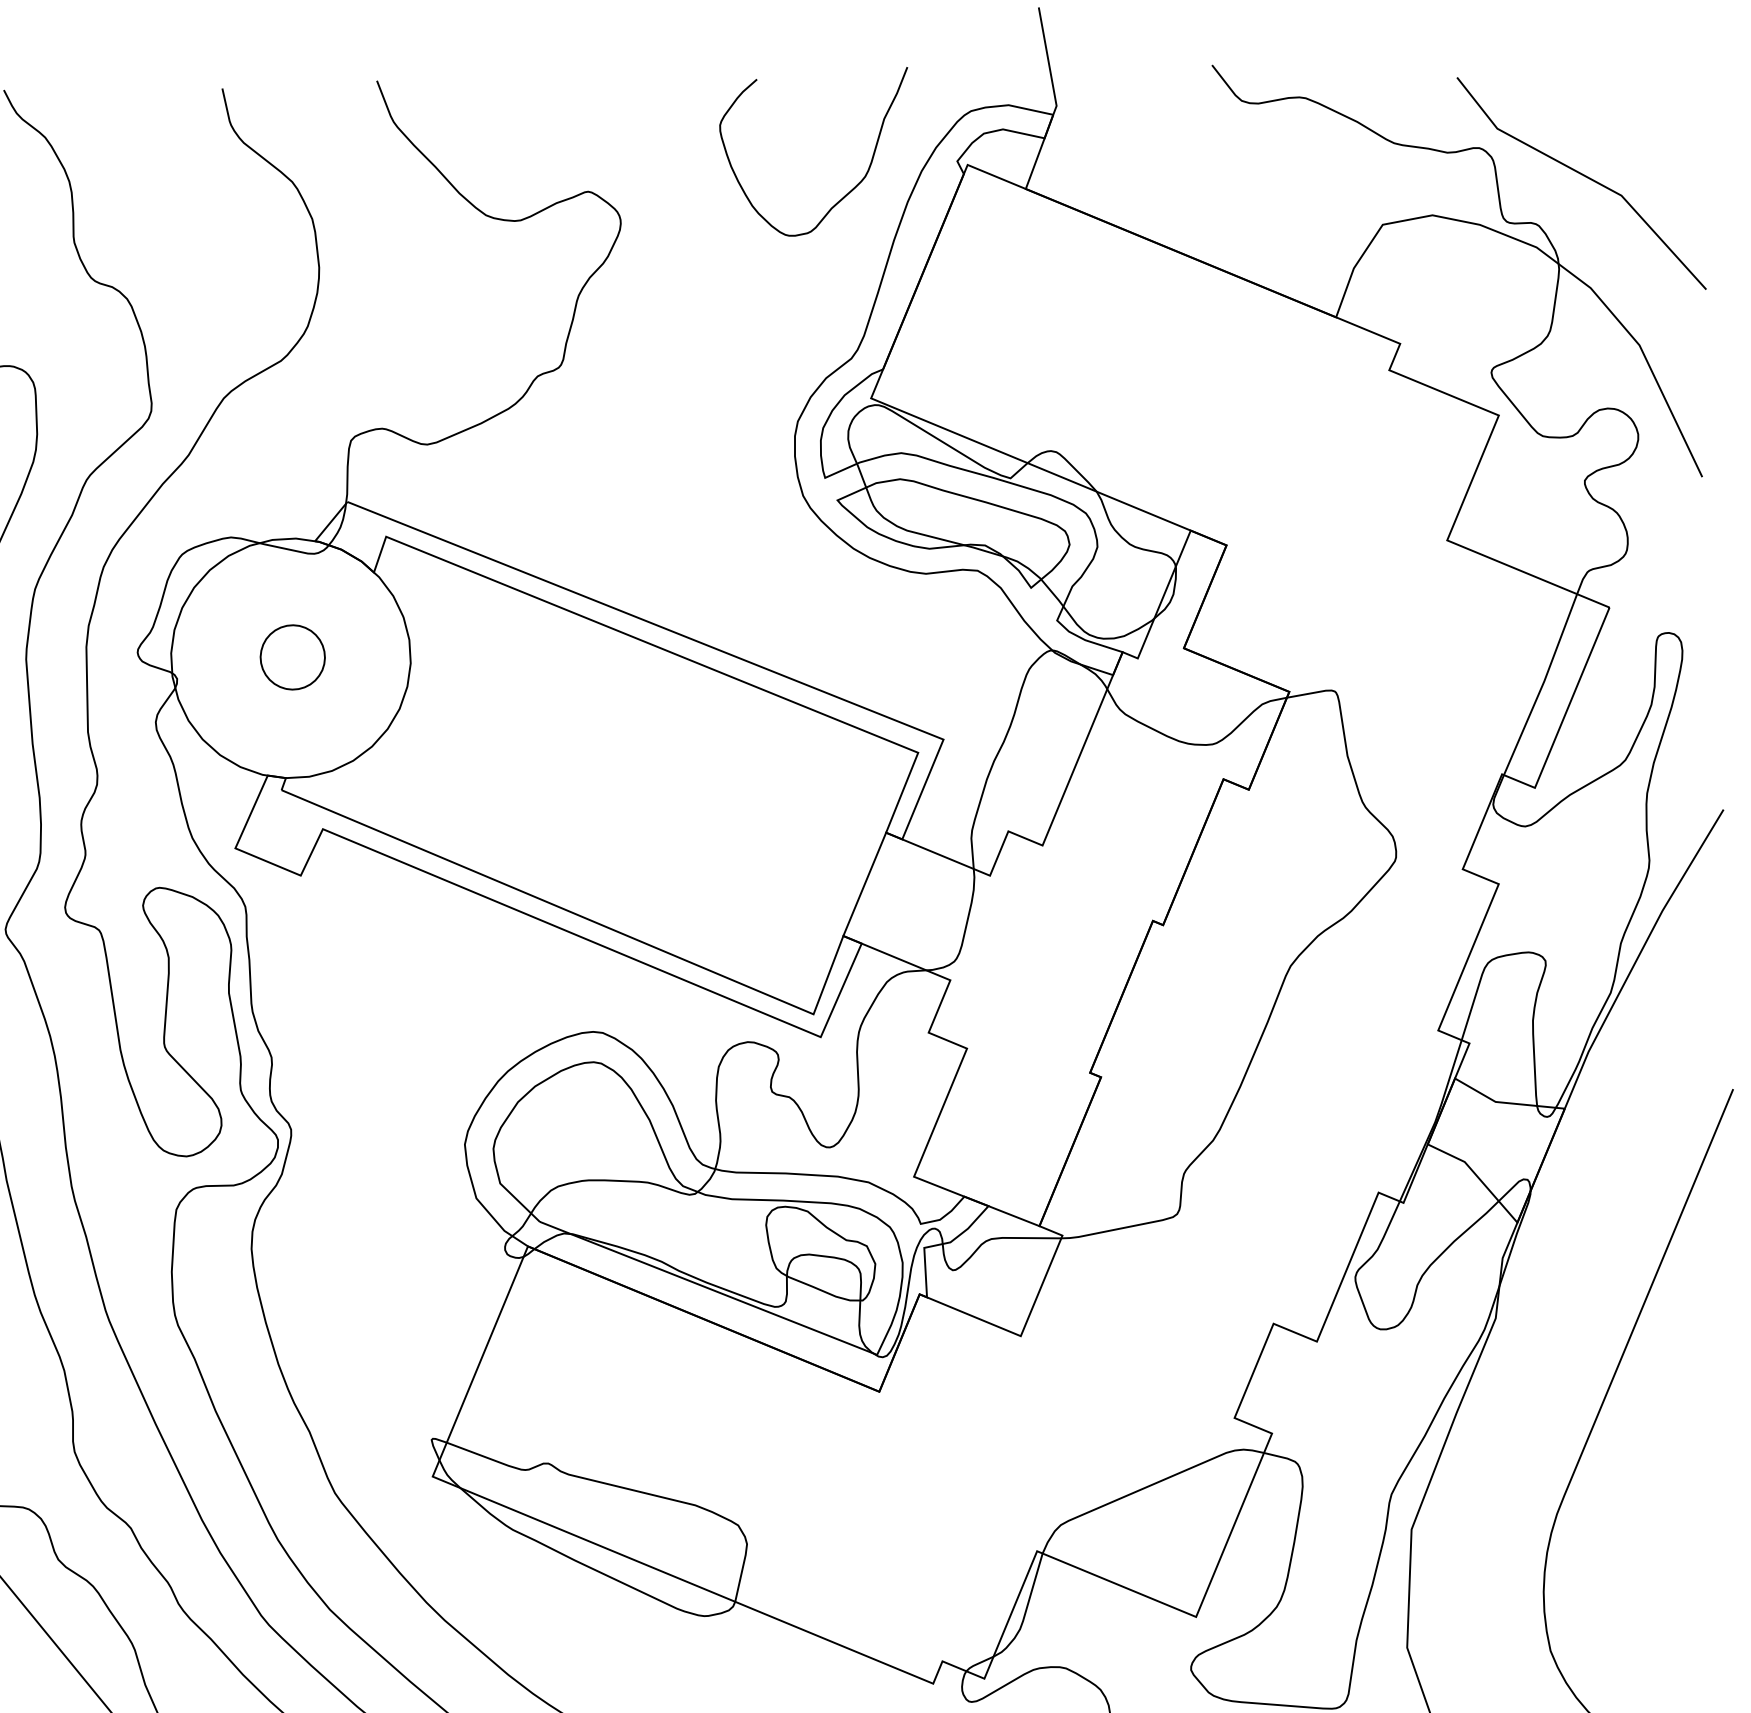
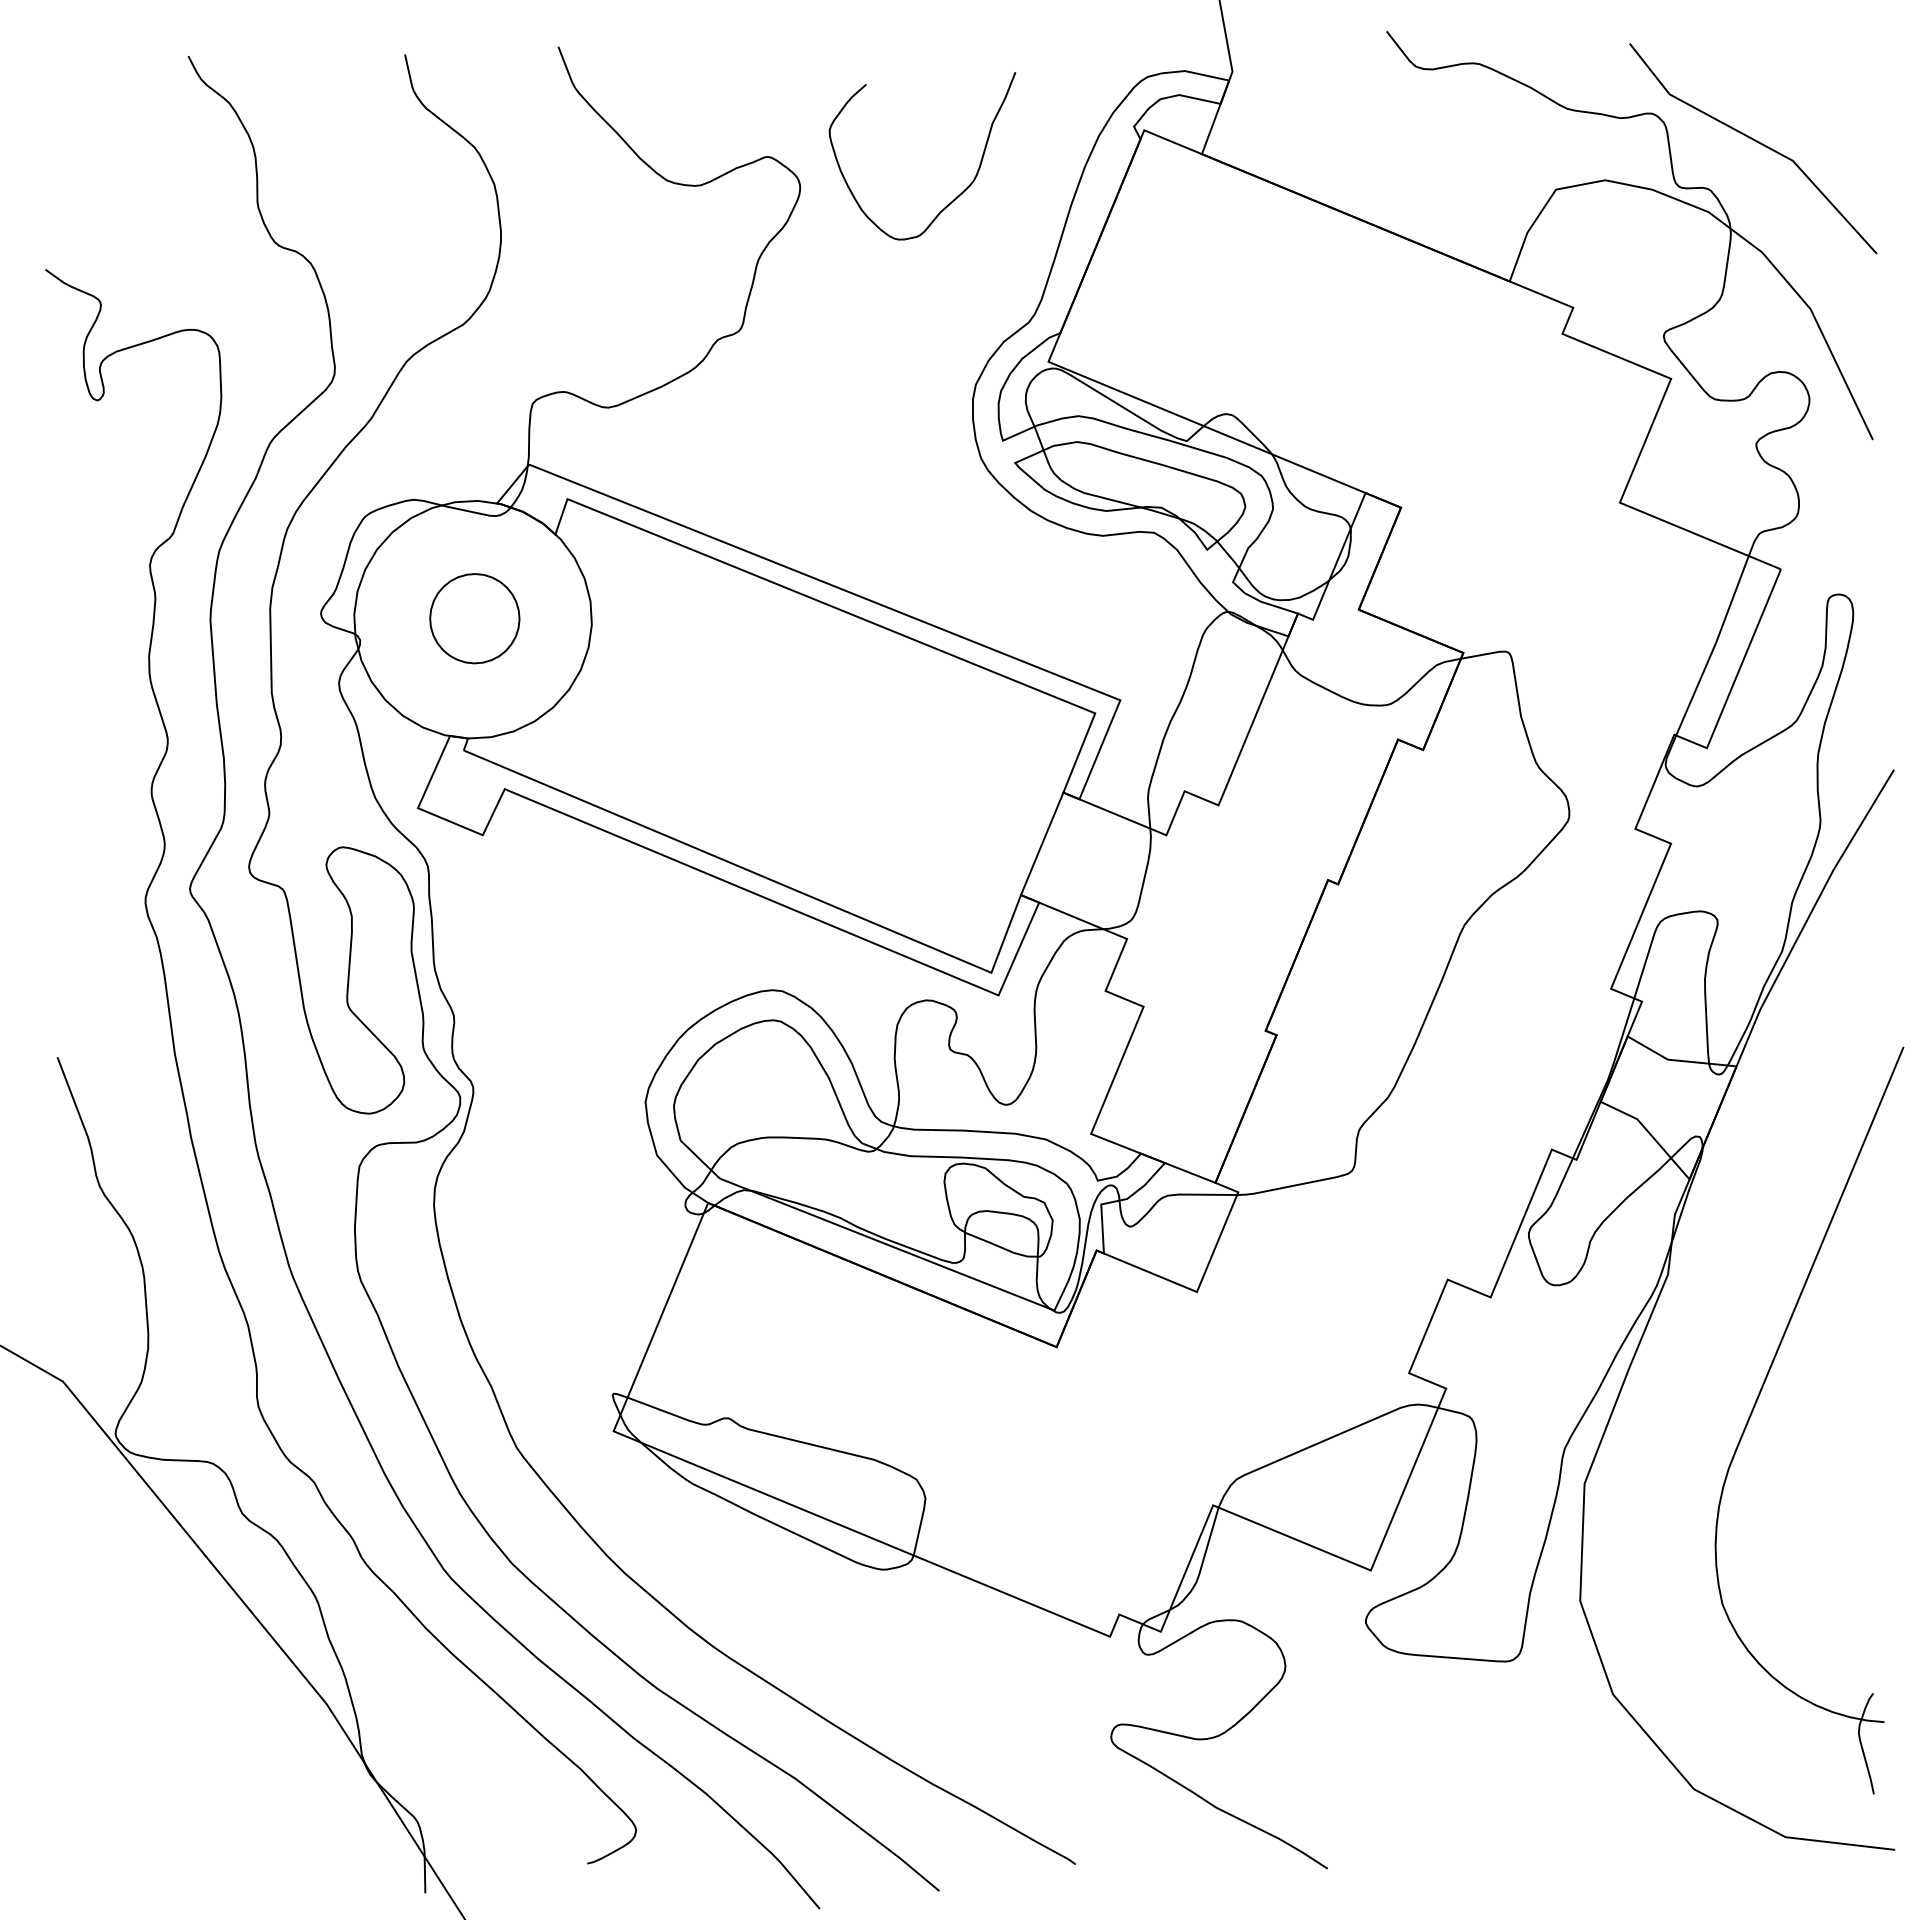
curve: (848, 191) -> (957, 195), moved
part: (292, 657) -> (474, 618), size x1.4

